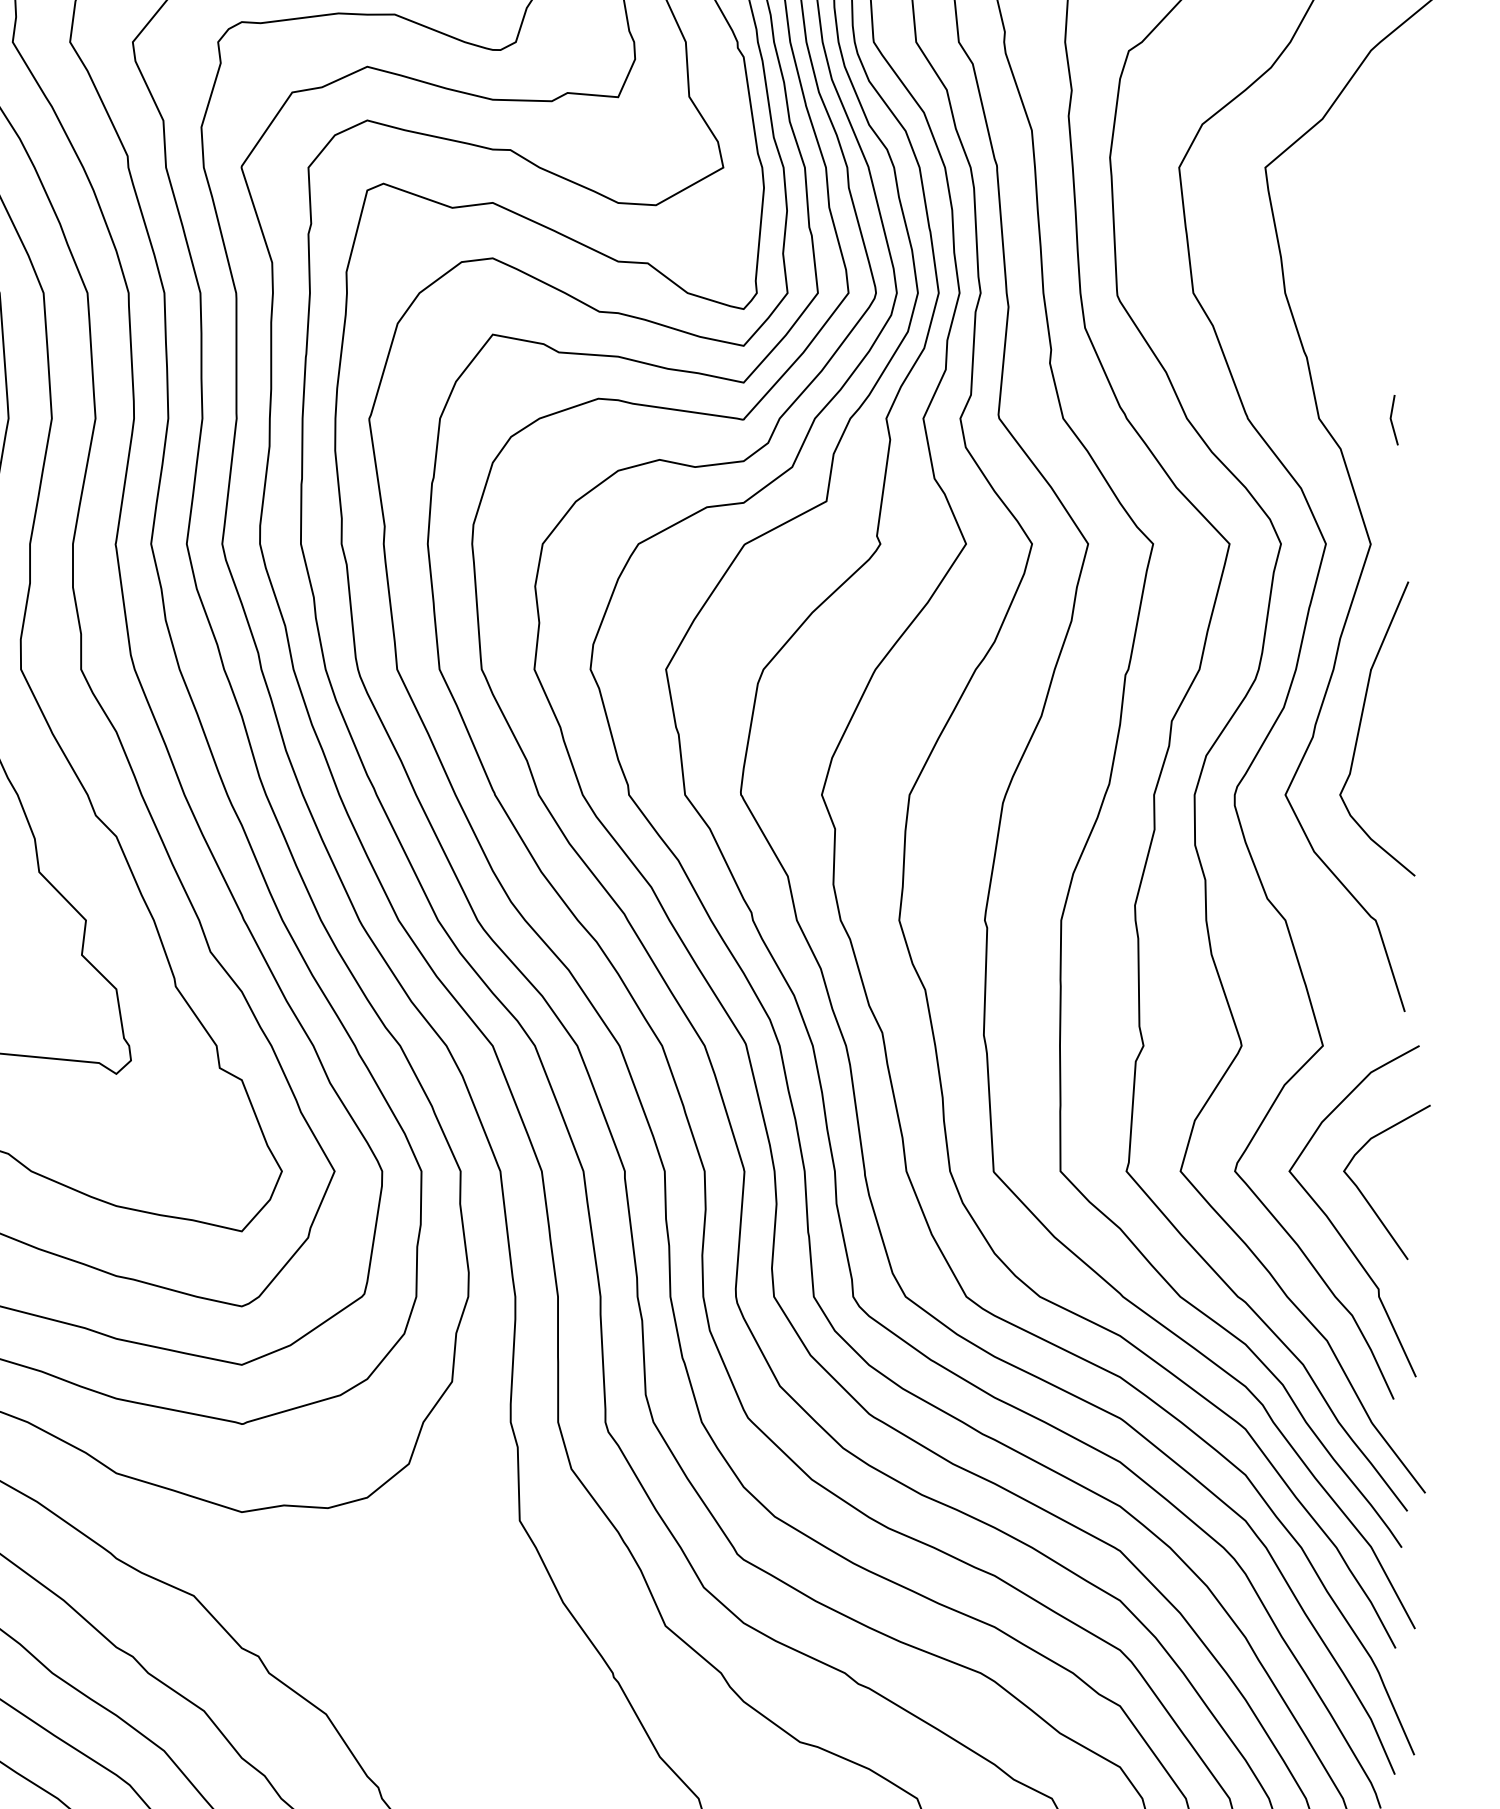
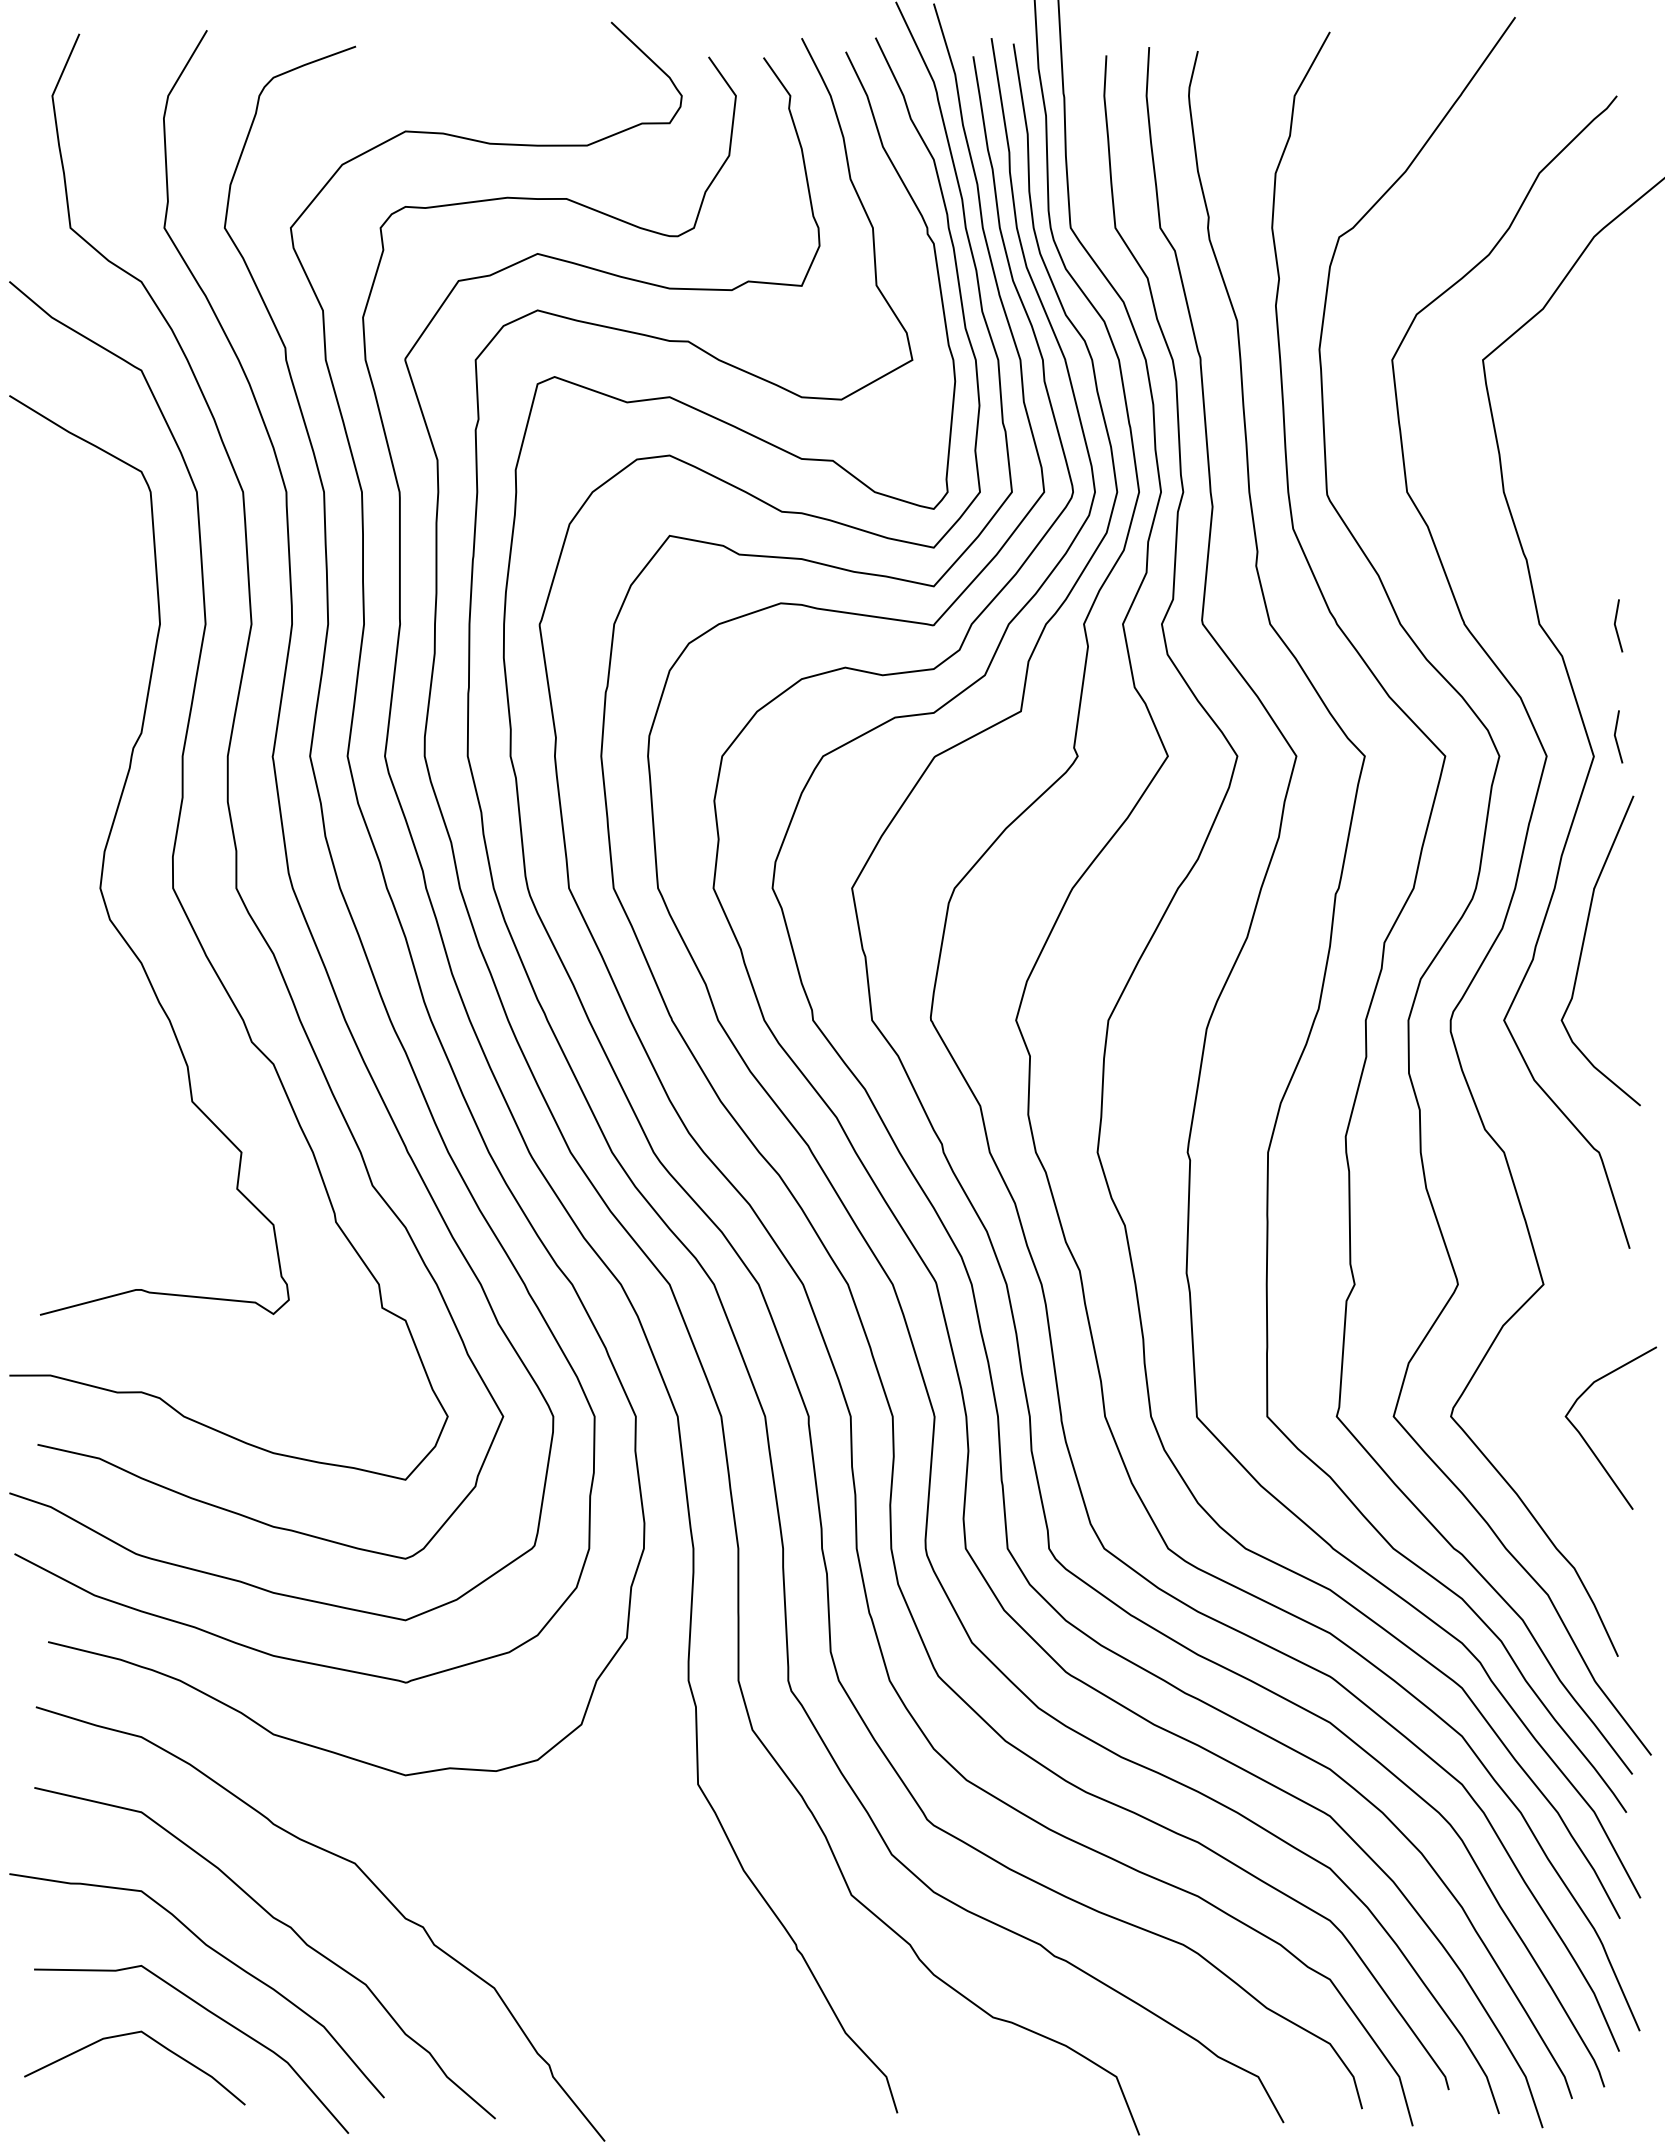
line: (1392, 525) -> (1616, 736), added
curve: (1333, 1223) -> (1554, 1471), removed

